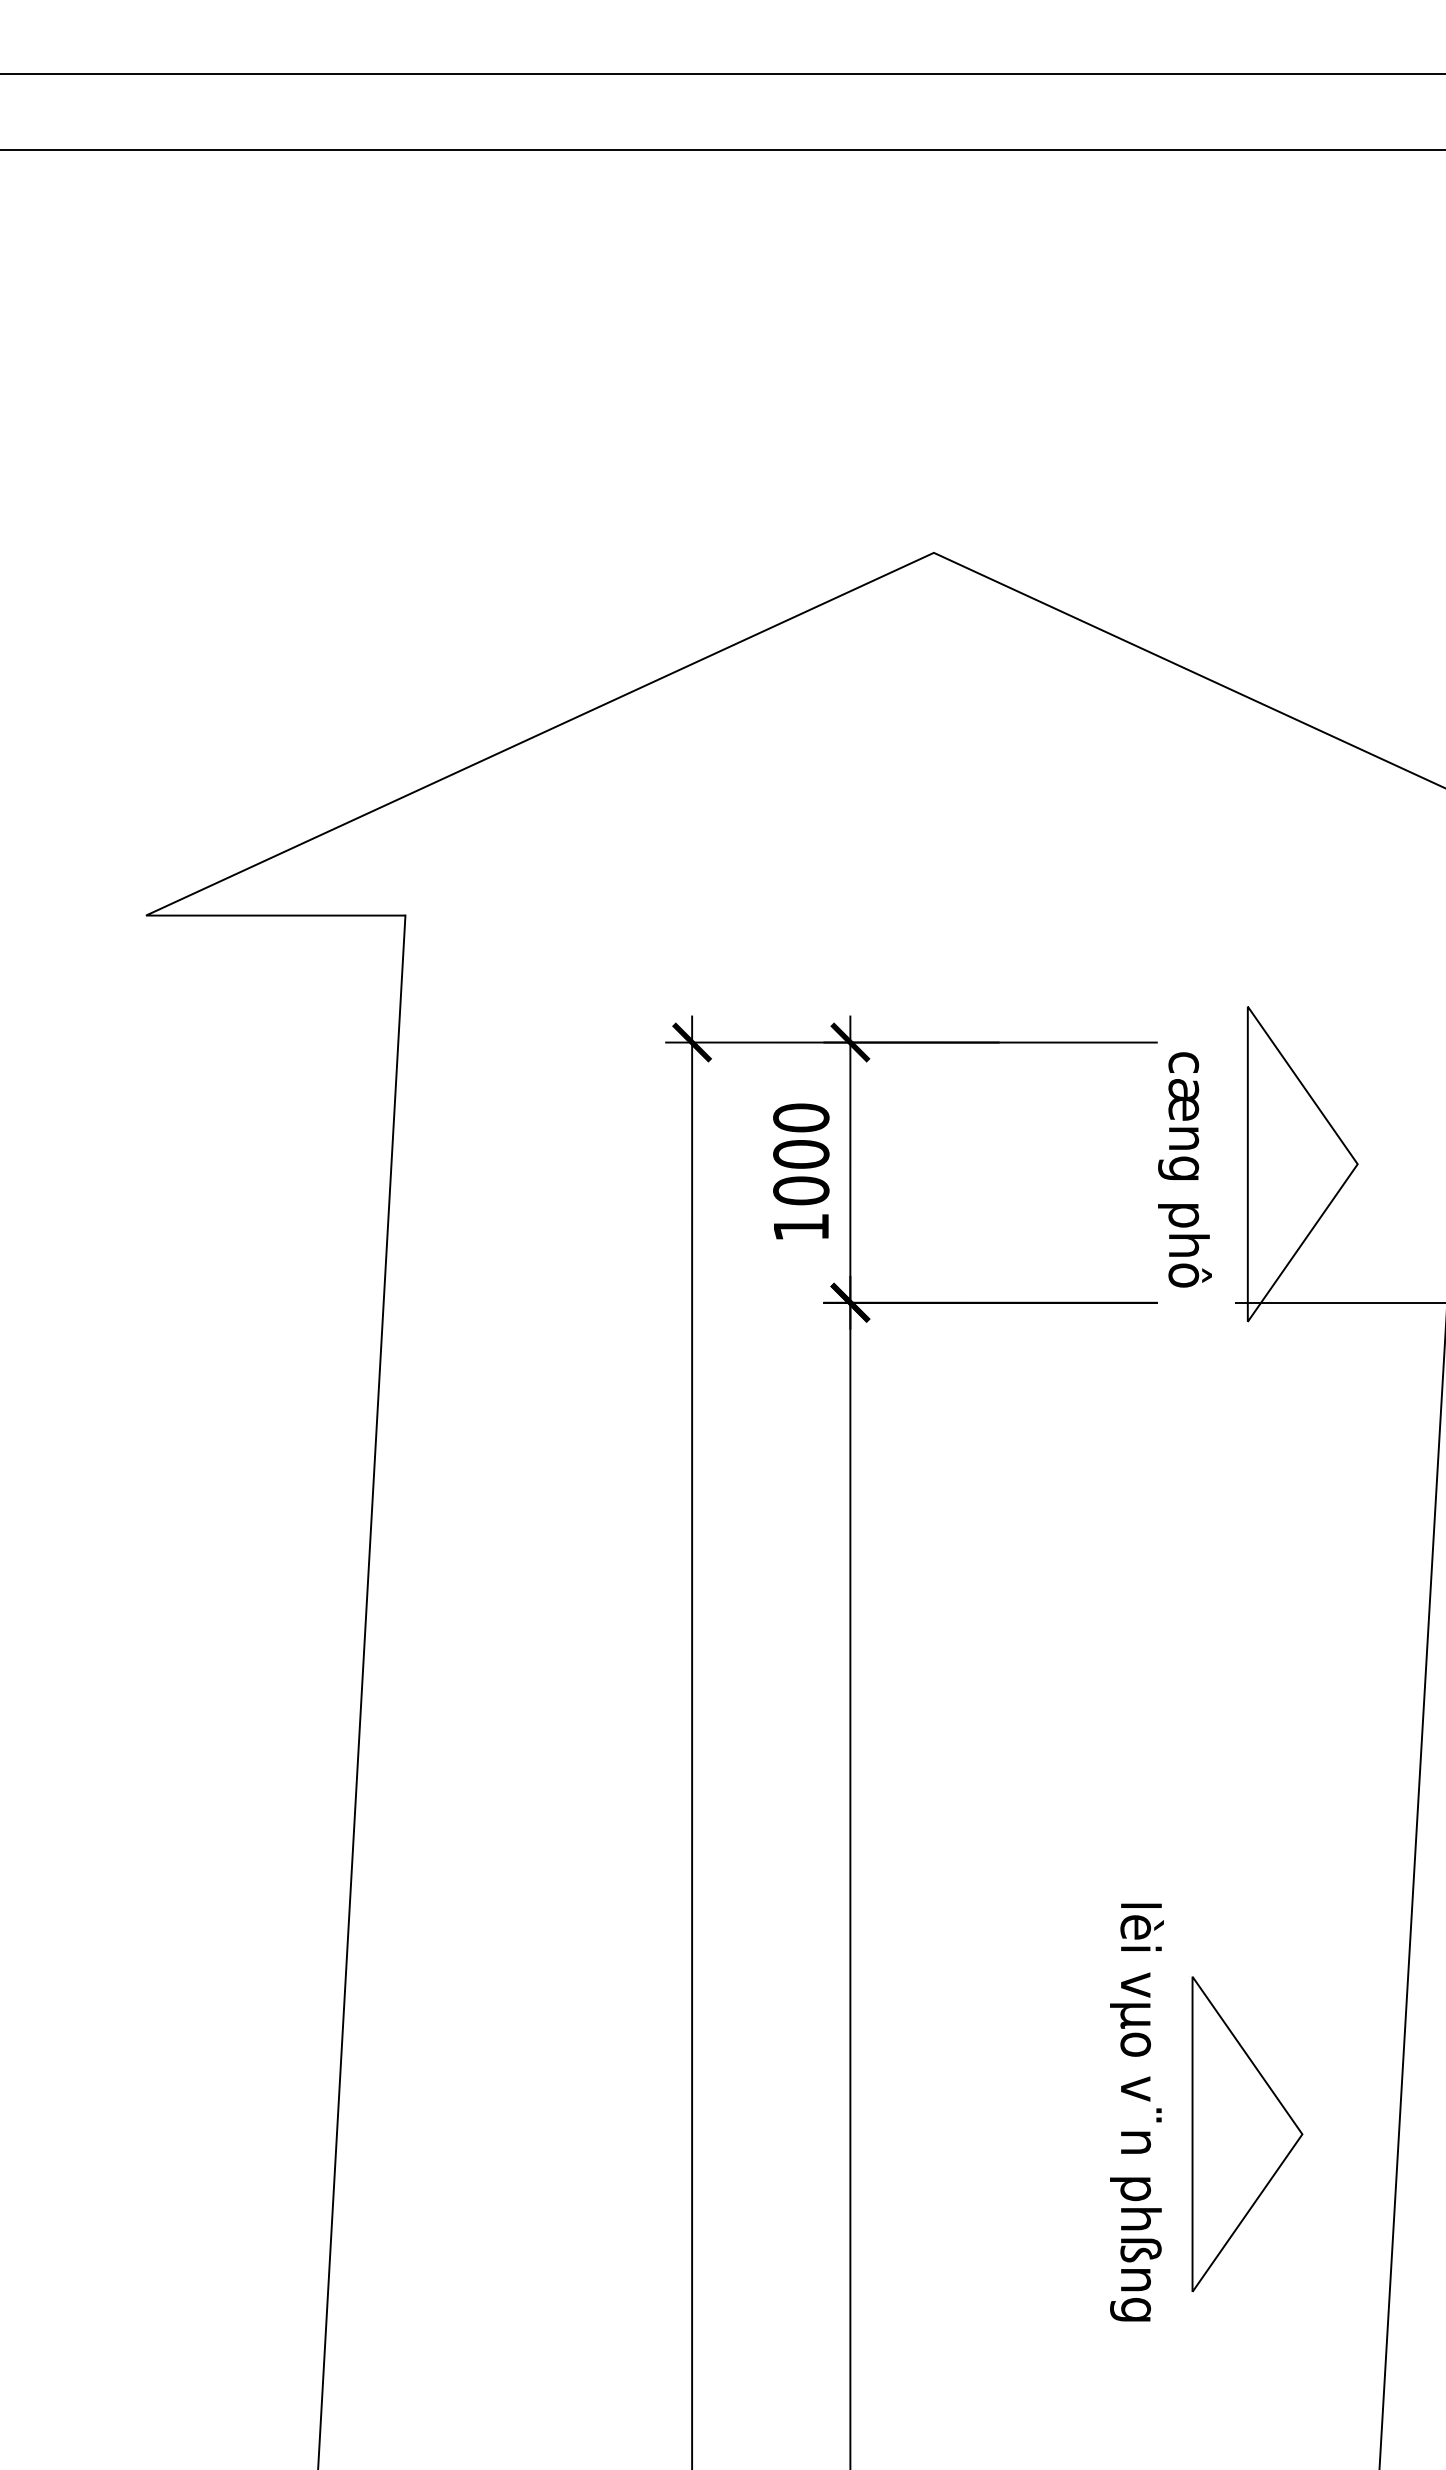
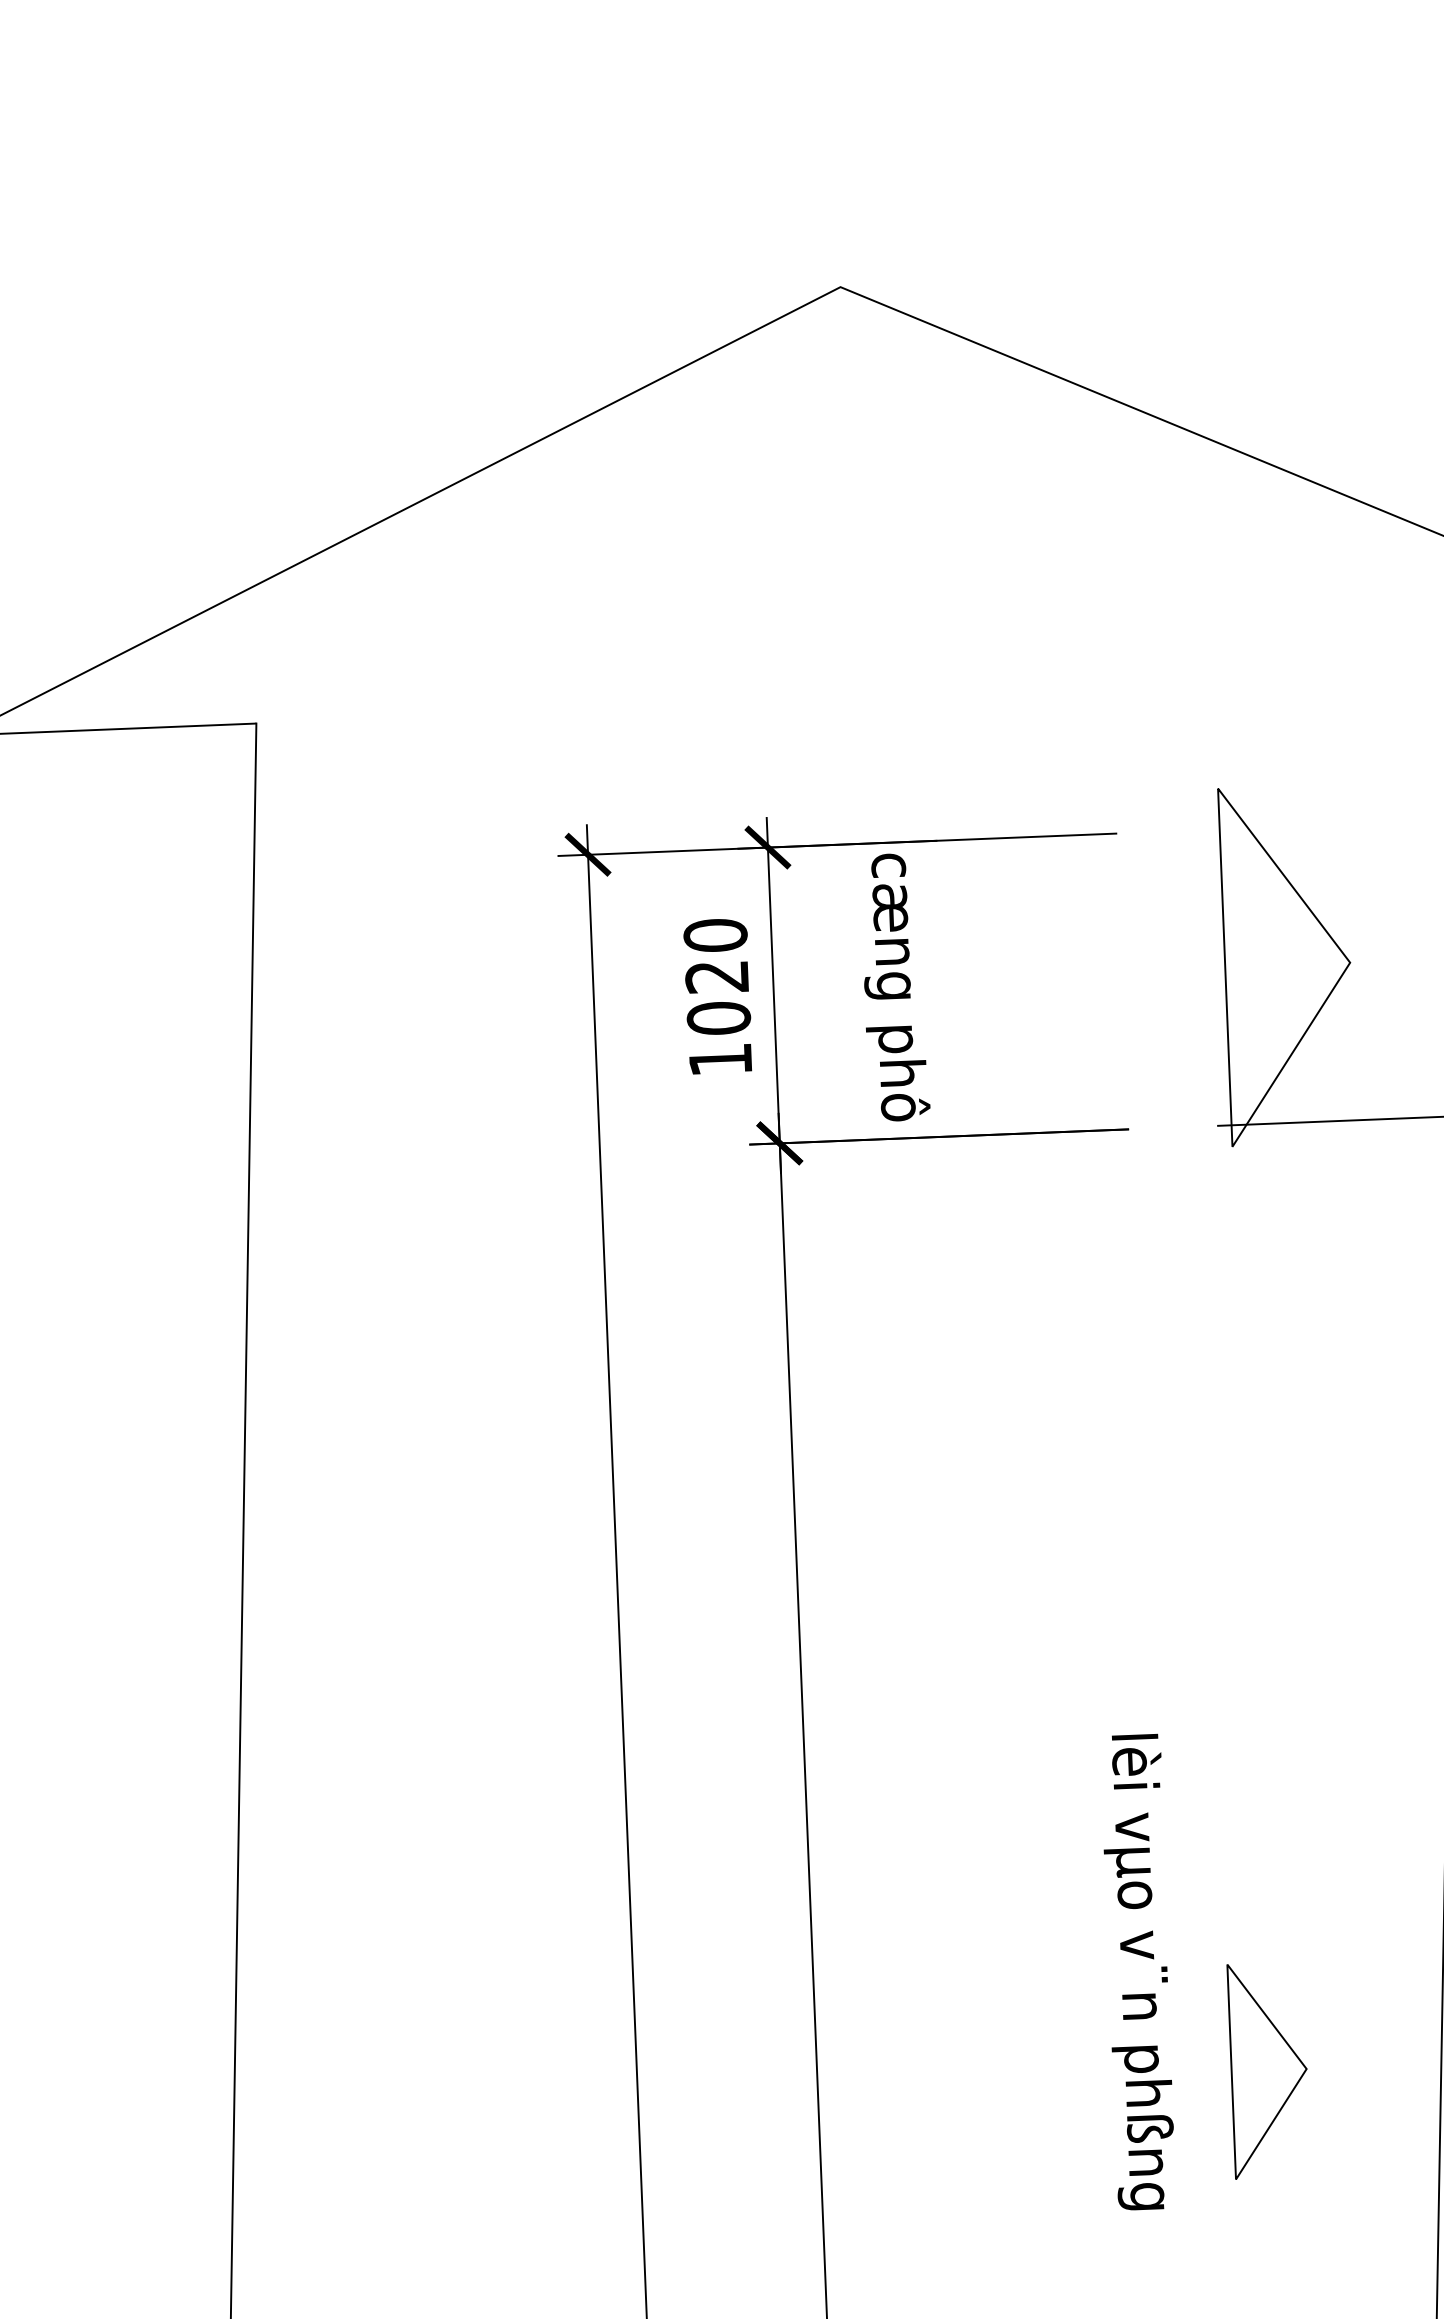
text: (801, 1154) -> (717, 977), 1000 -> 1020
text: (1184, 1169) -> (894, 987), moved
text: (1136, 2112) -> (1138, 1972), moved
part: (1247, 2134) -> (1269, 2070), size x0.6

